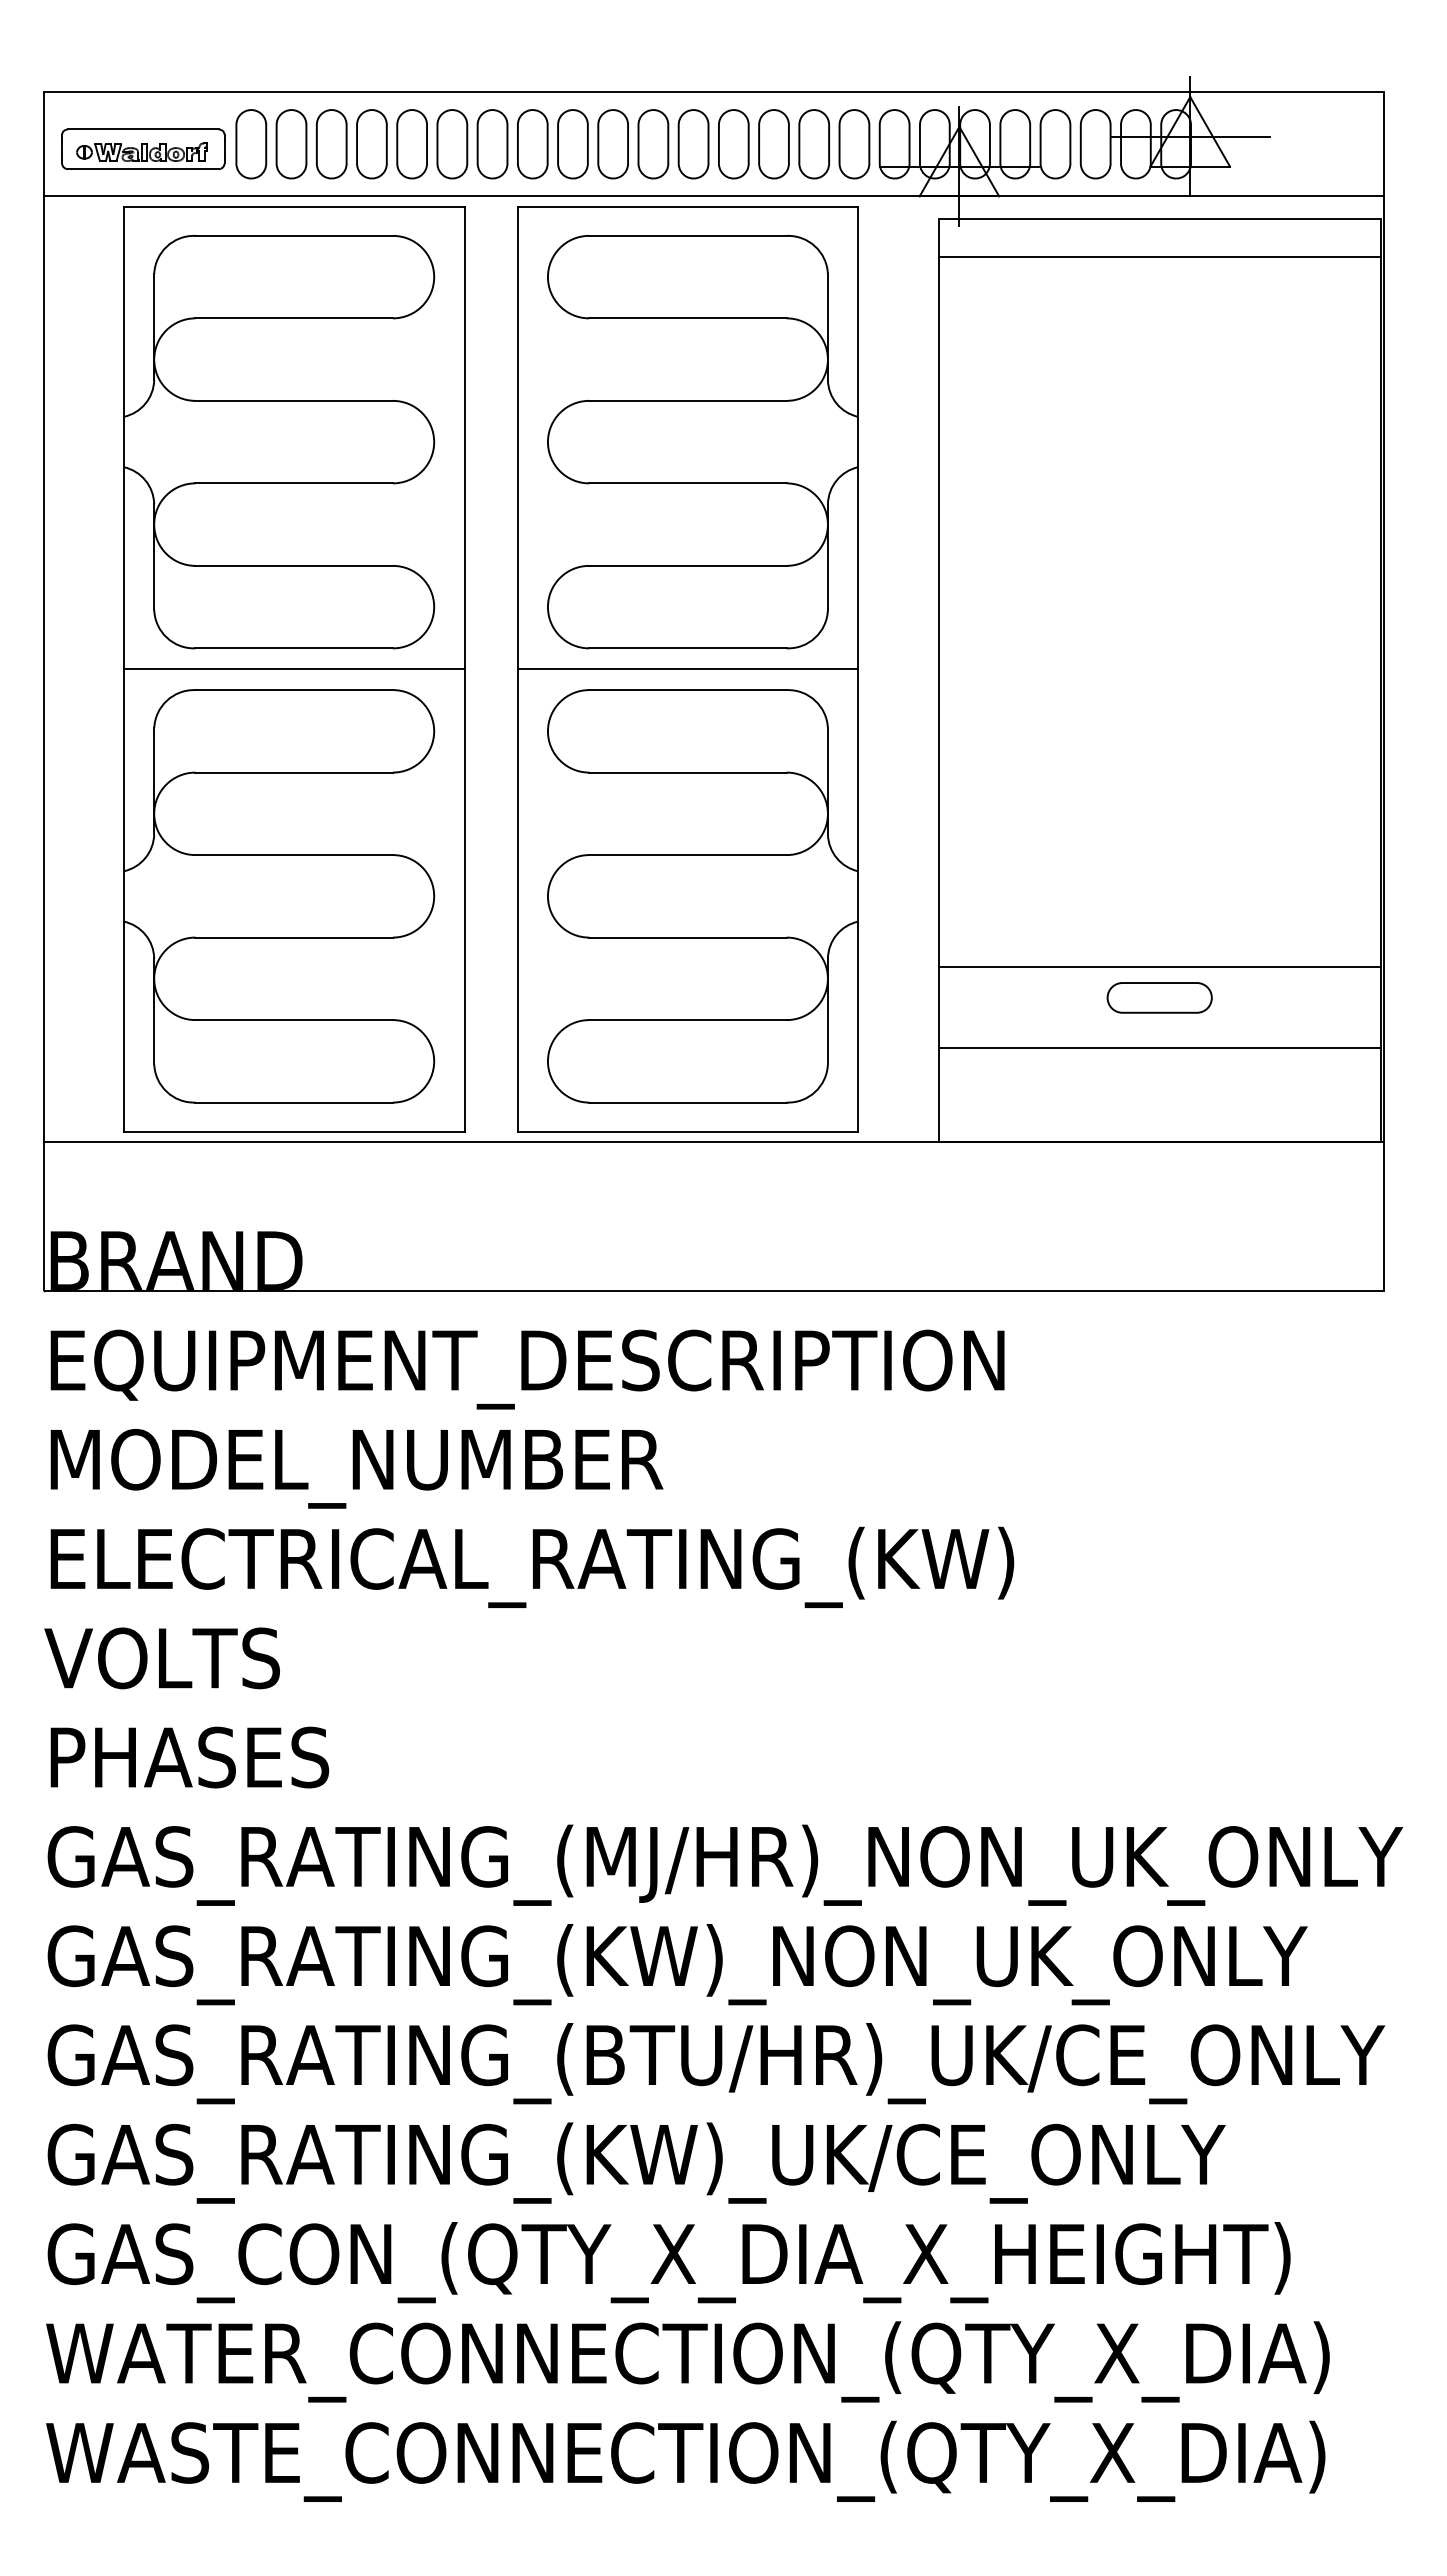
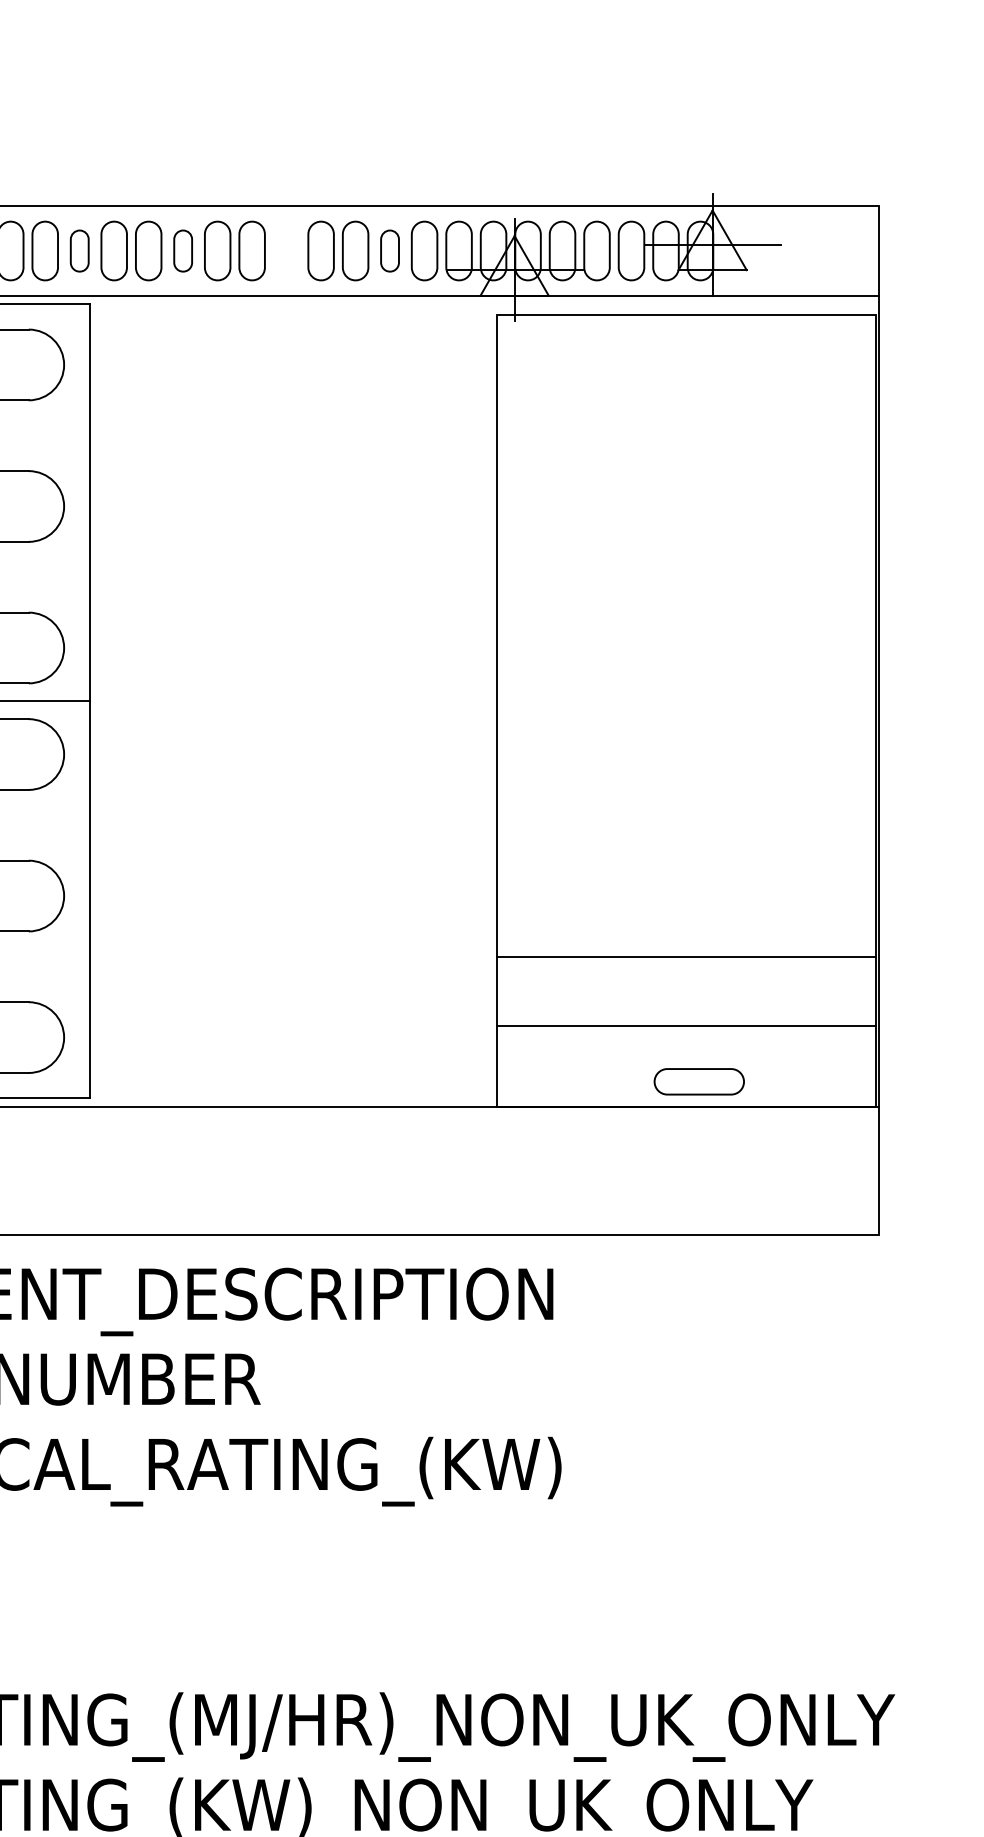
part: (452, 144) -> (79, 251), size x0.7
part: (572, 144) -> (182, 251), size x0.7
part: (693, 144) -> (286, 251), removed
part: (813, 144) -> (389, 251), size x0.7
line: (1159, 257) -> (686, 348), removed
part: (687, 669) -> (281, 701), removed
part: (1159, 997) -> (699, 1081), moved

